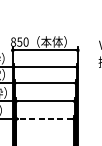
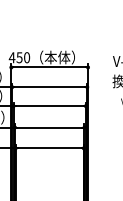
text: (12, 41) -> (11, 57), 850 -> 450
line: (45, 119) -> (49, 148), dashed -> solid

